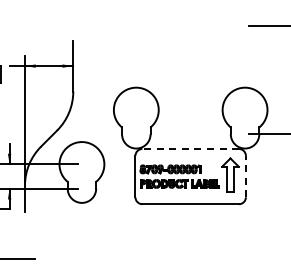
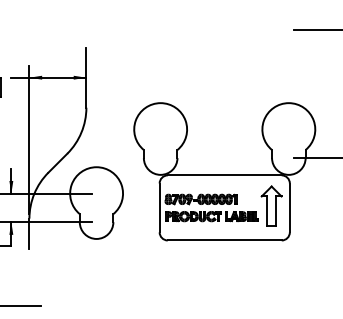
line: (190, 148) -> (224, 174), dashed -> solid
line: (245, 176) -> (289, 207), dashed -> solid

